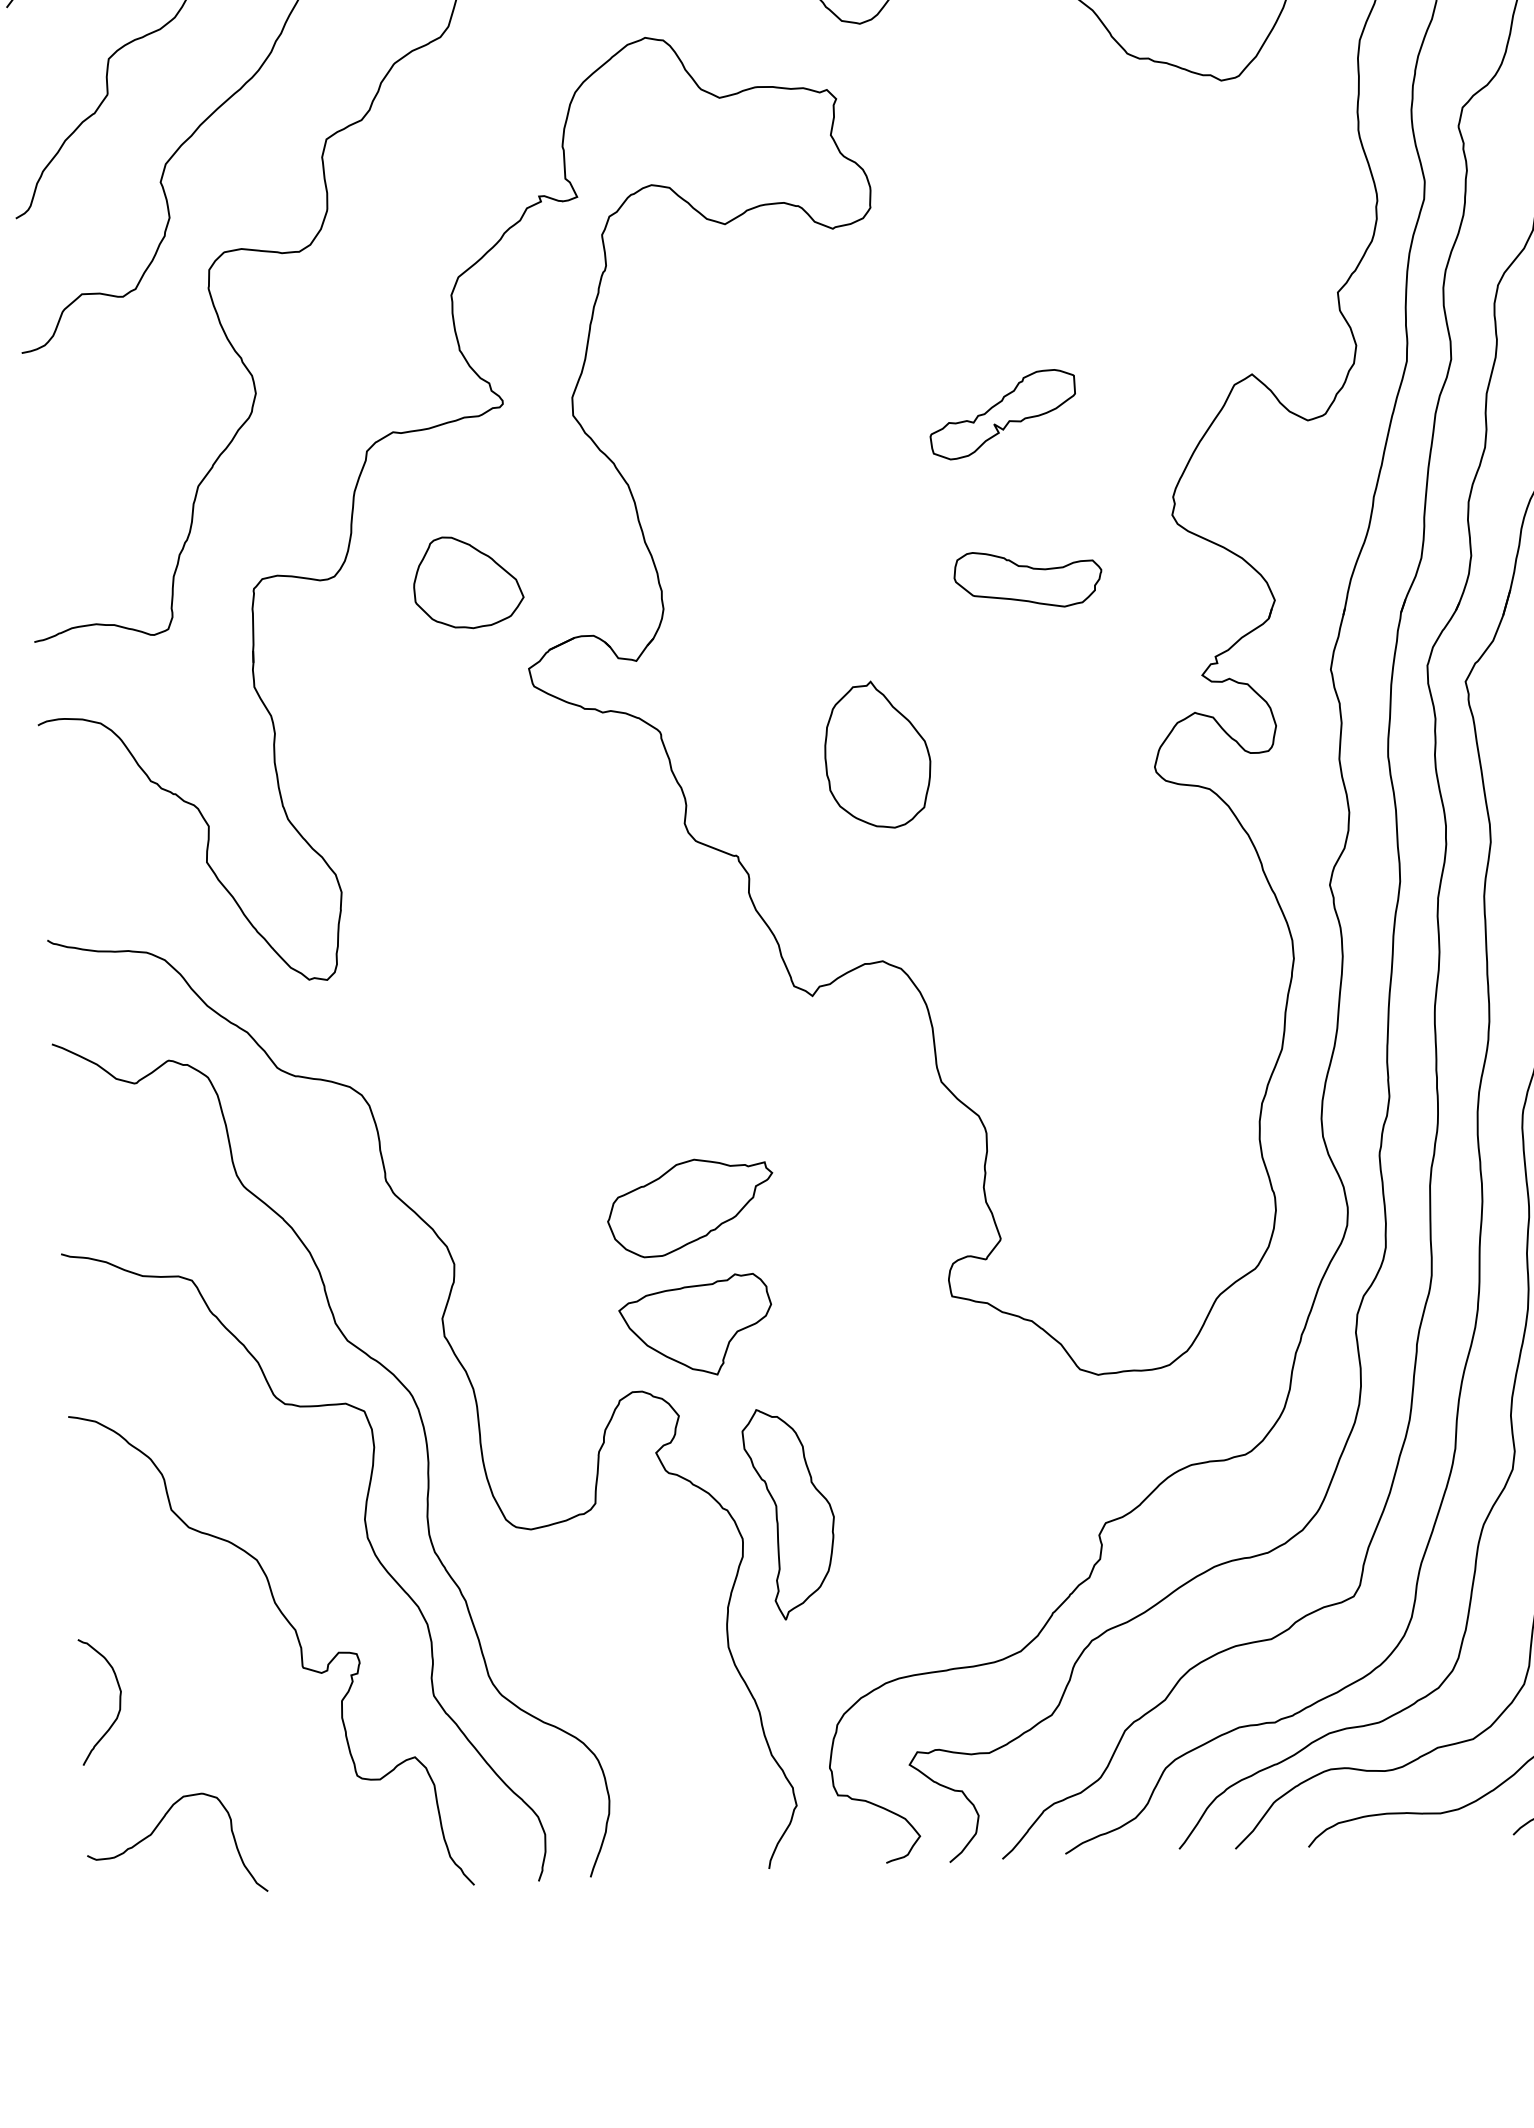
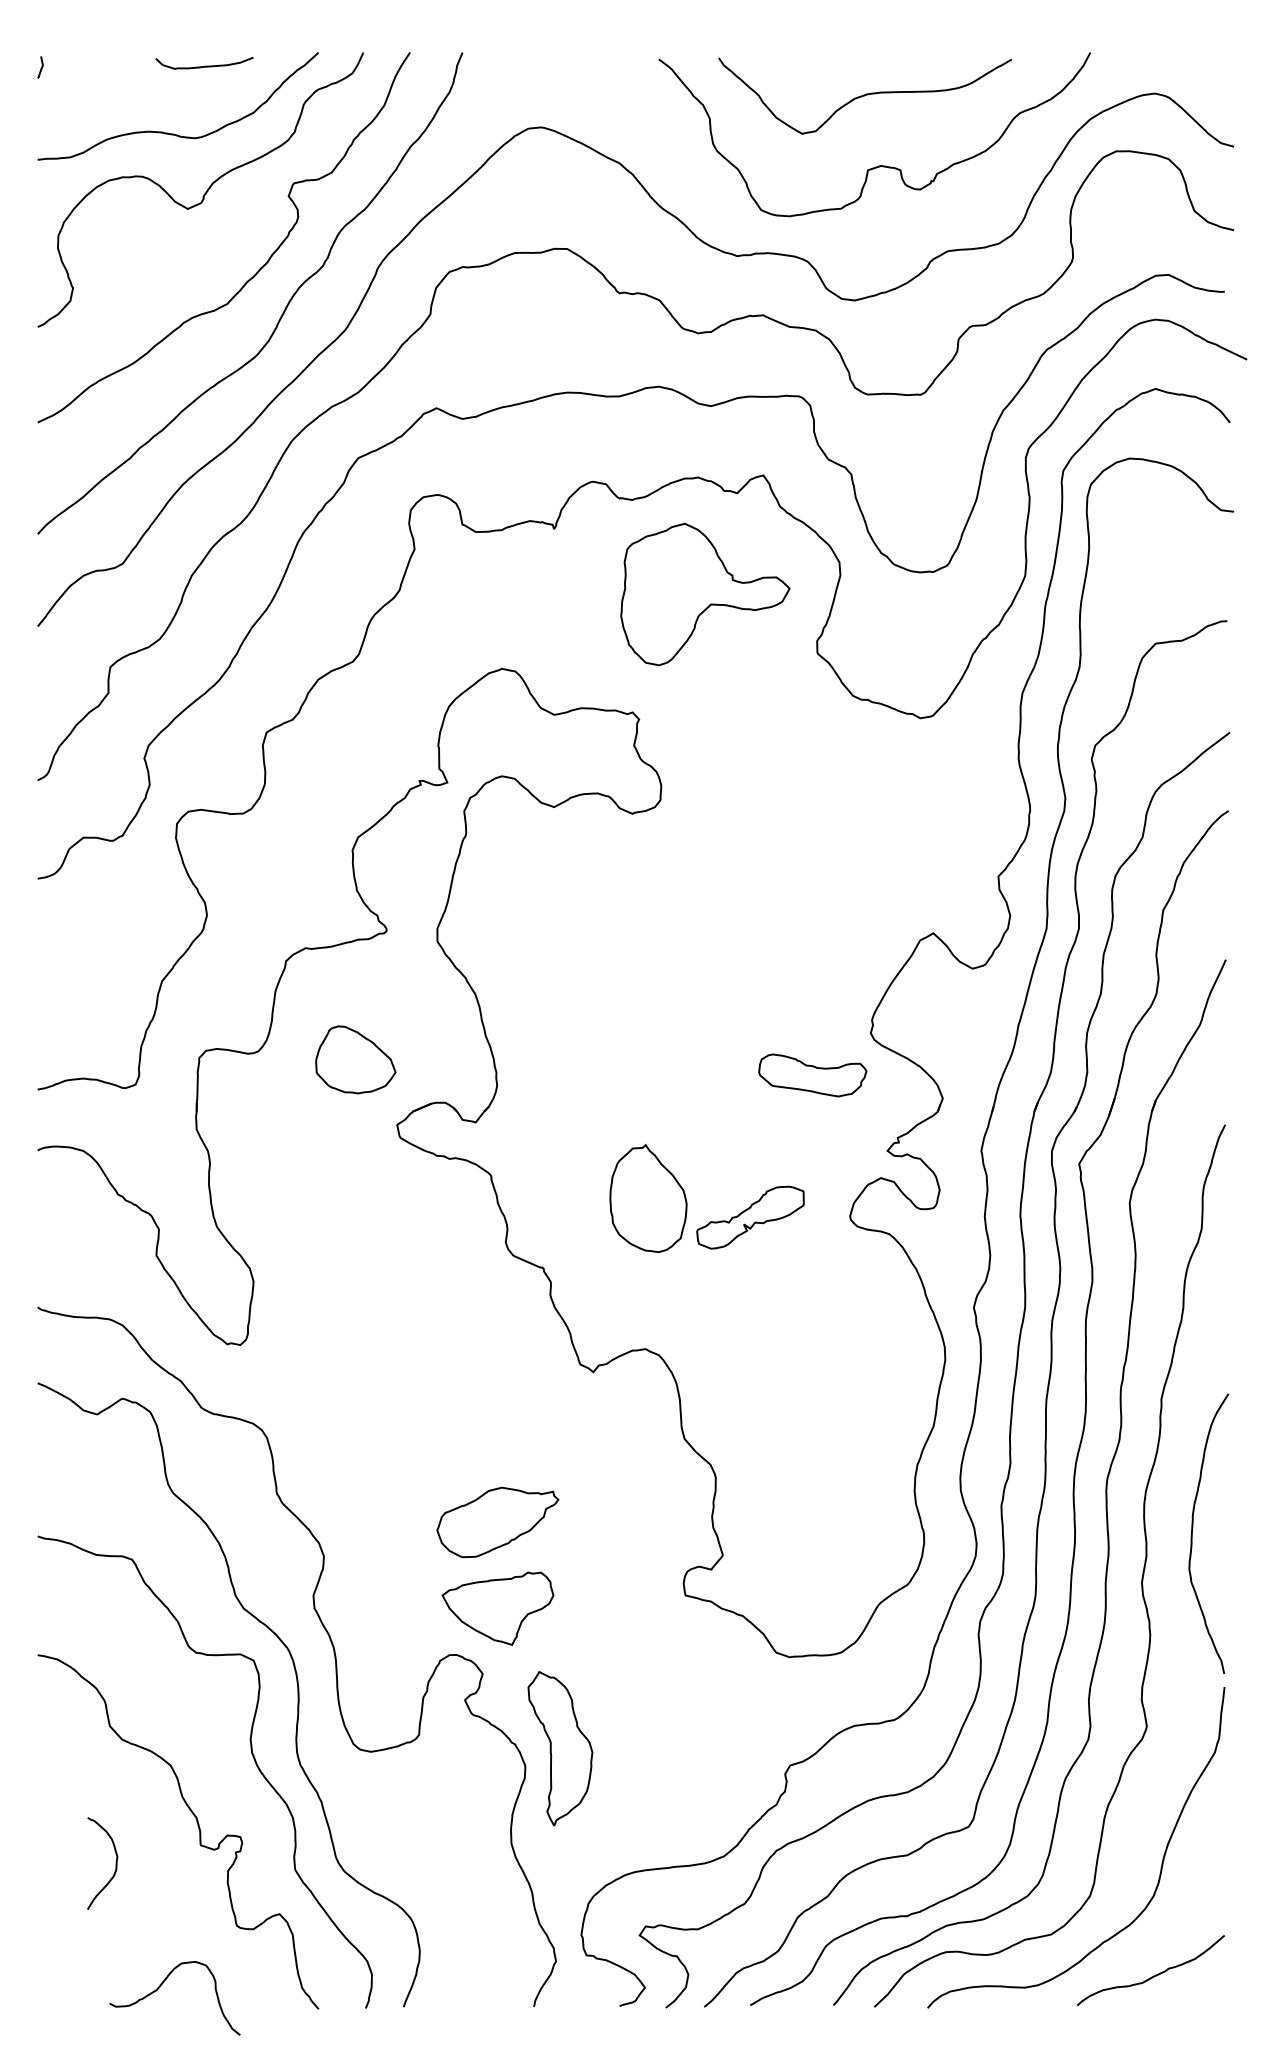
part: (1002, 414) -> (750, 1217), moved
part: (1027, 579) -> (812, 1075), moved
curve: (118, 1700) -> (115, 1863), moved
curve: (155, 1830) -> (160, 1987), moved

